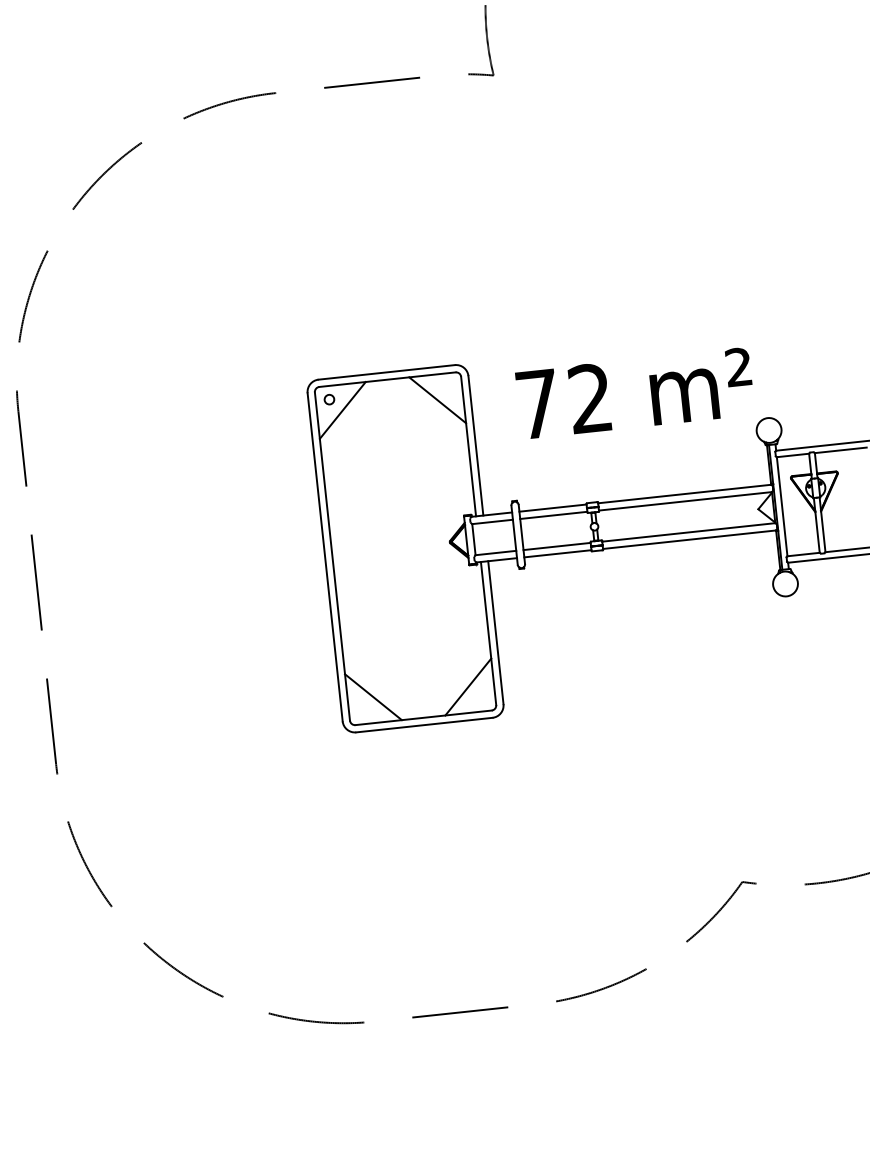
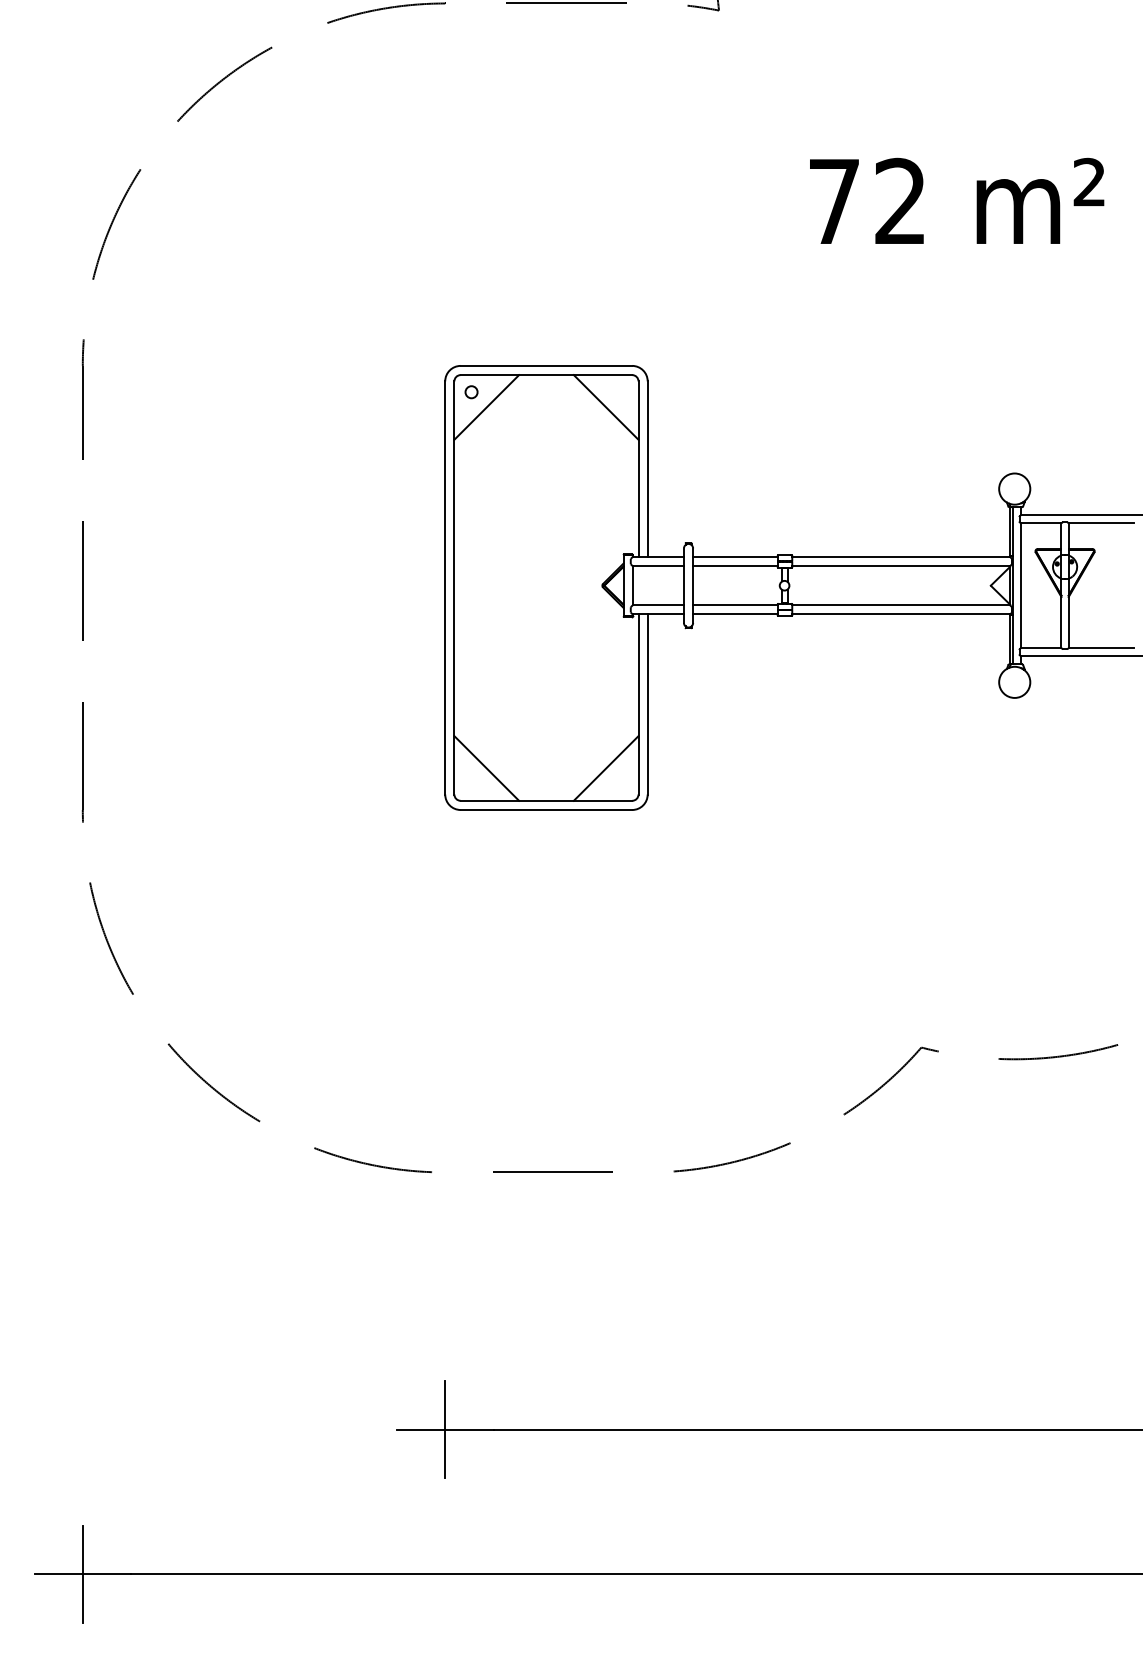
text: (635, 392) -> (957, 200), moved

